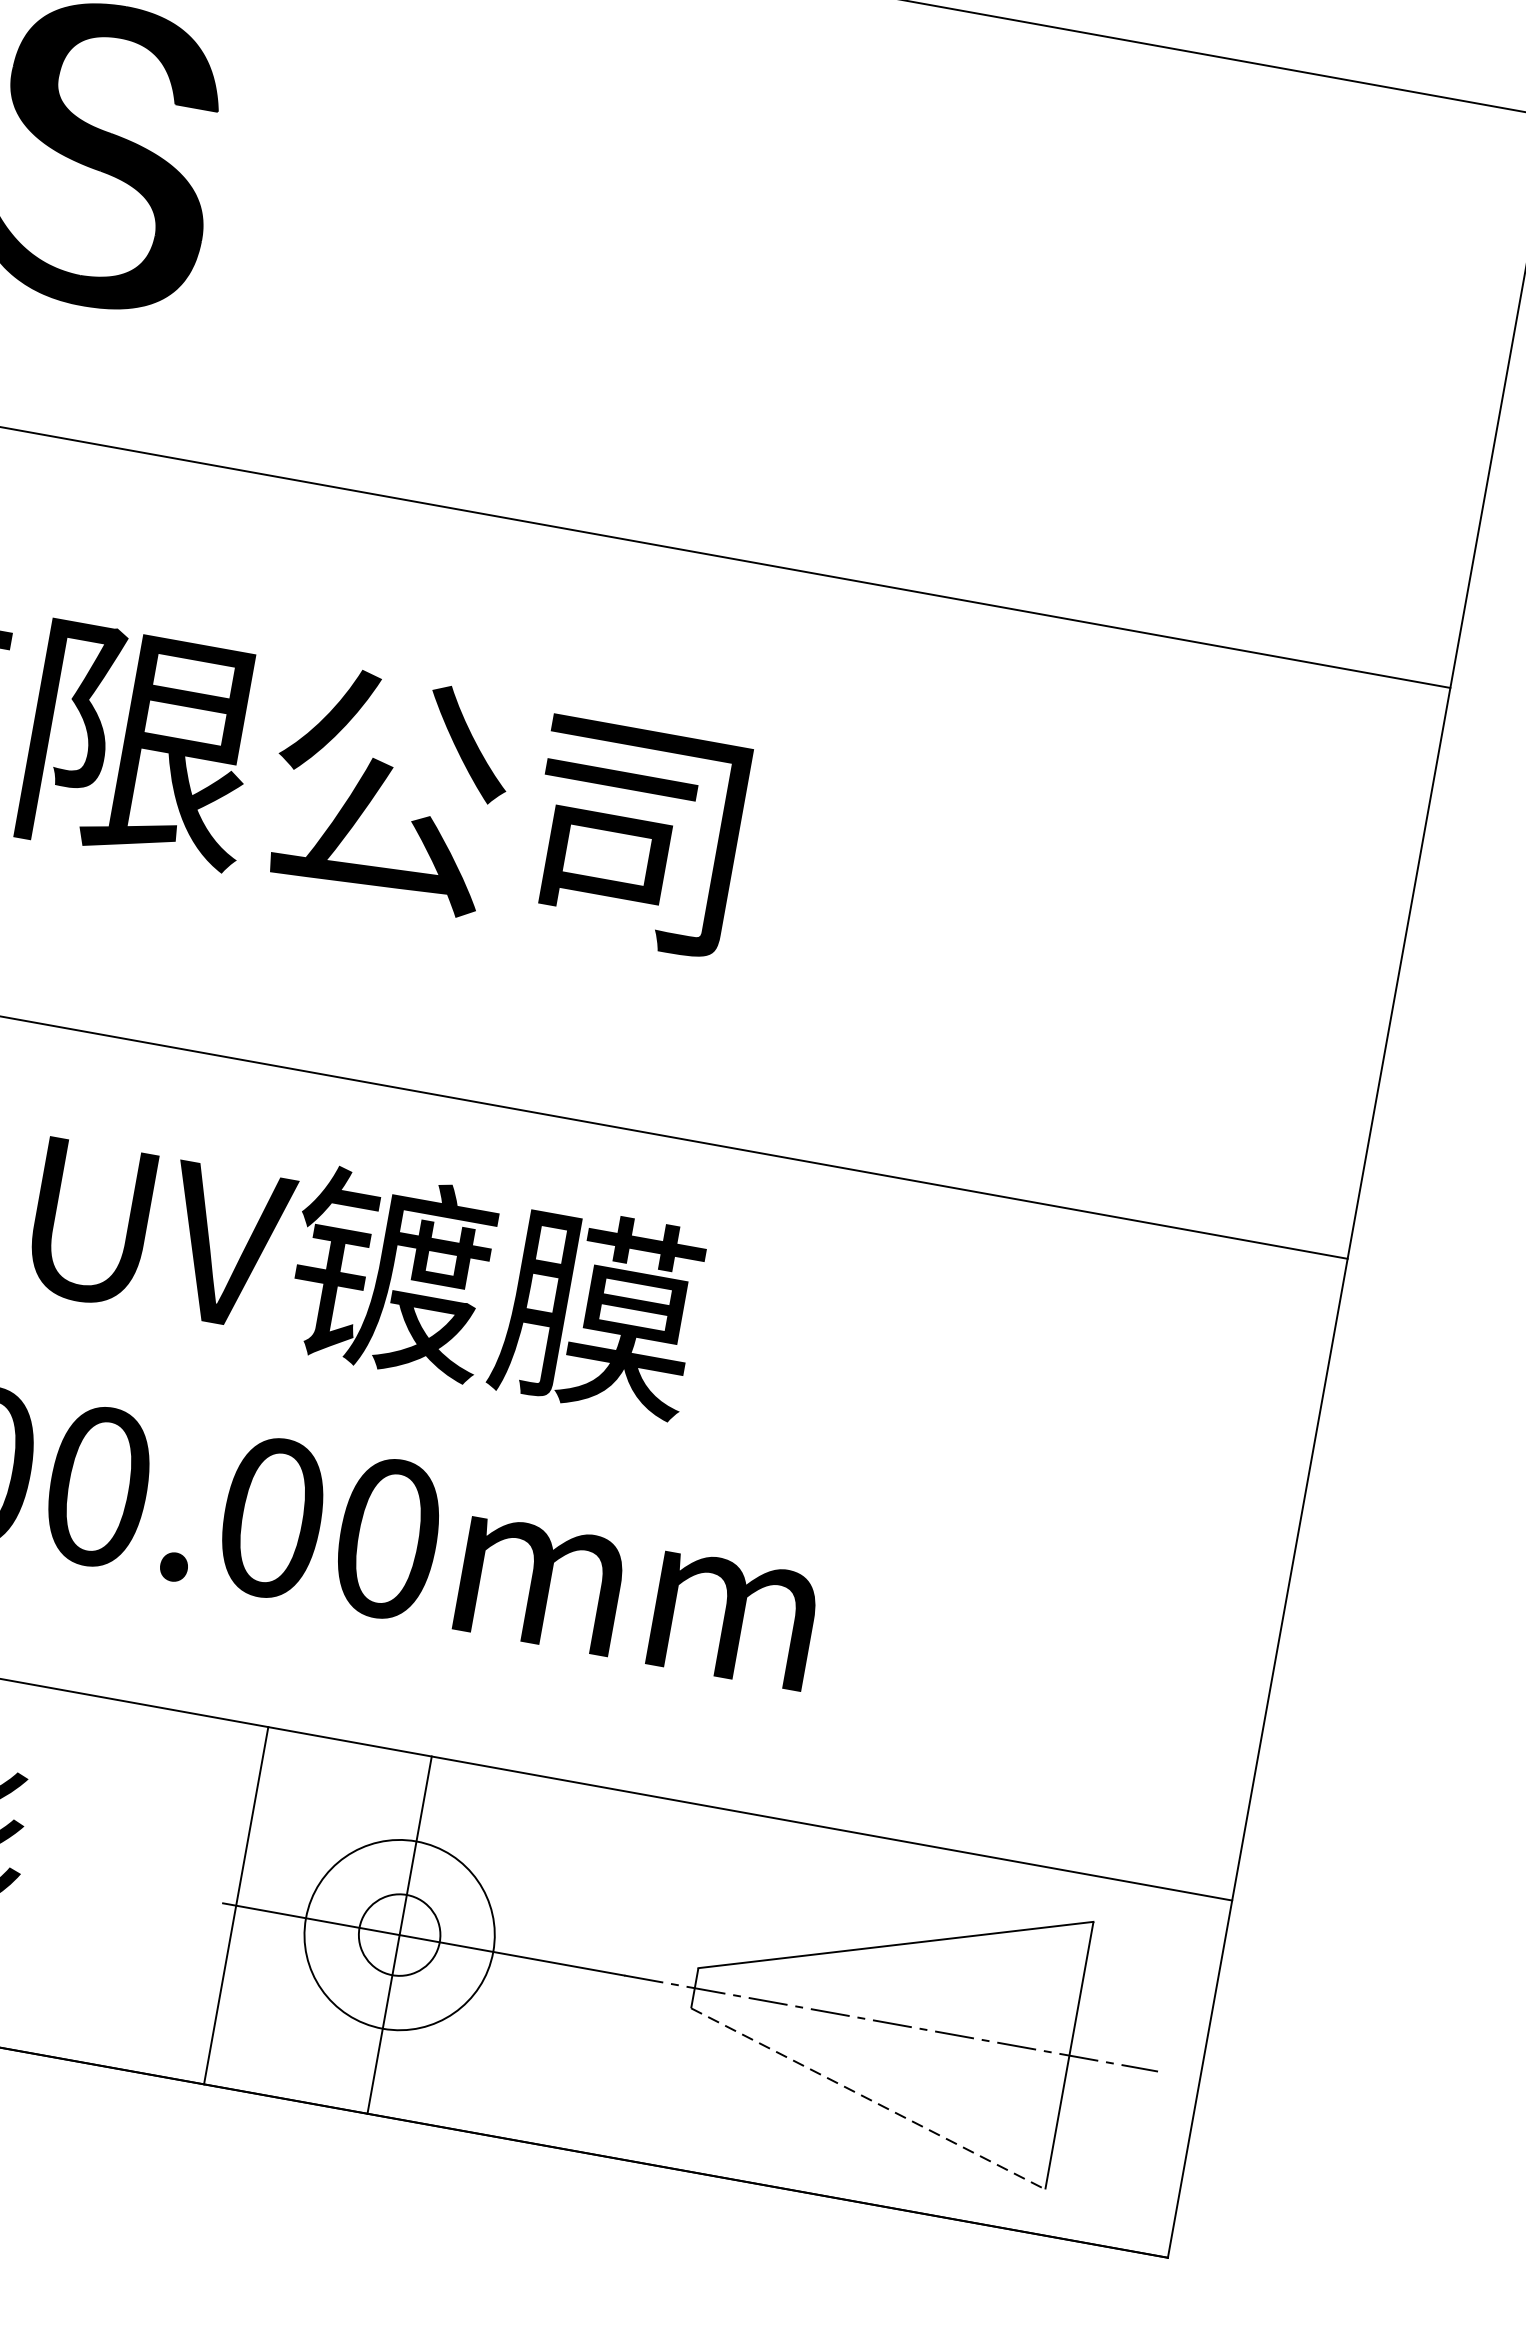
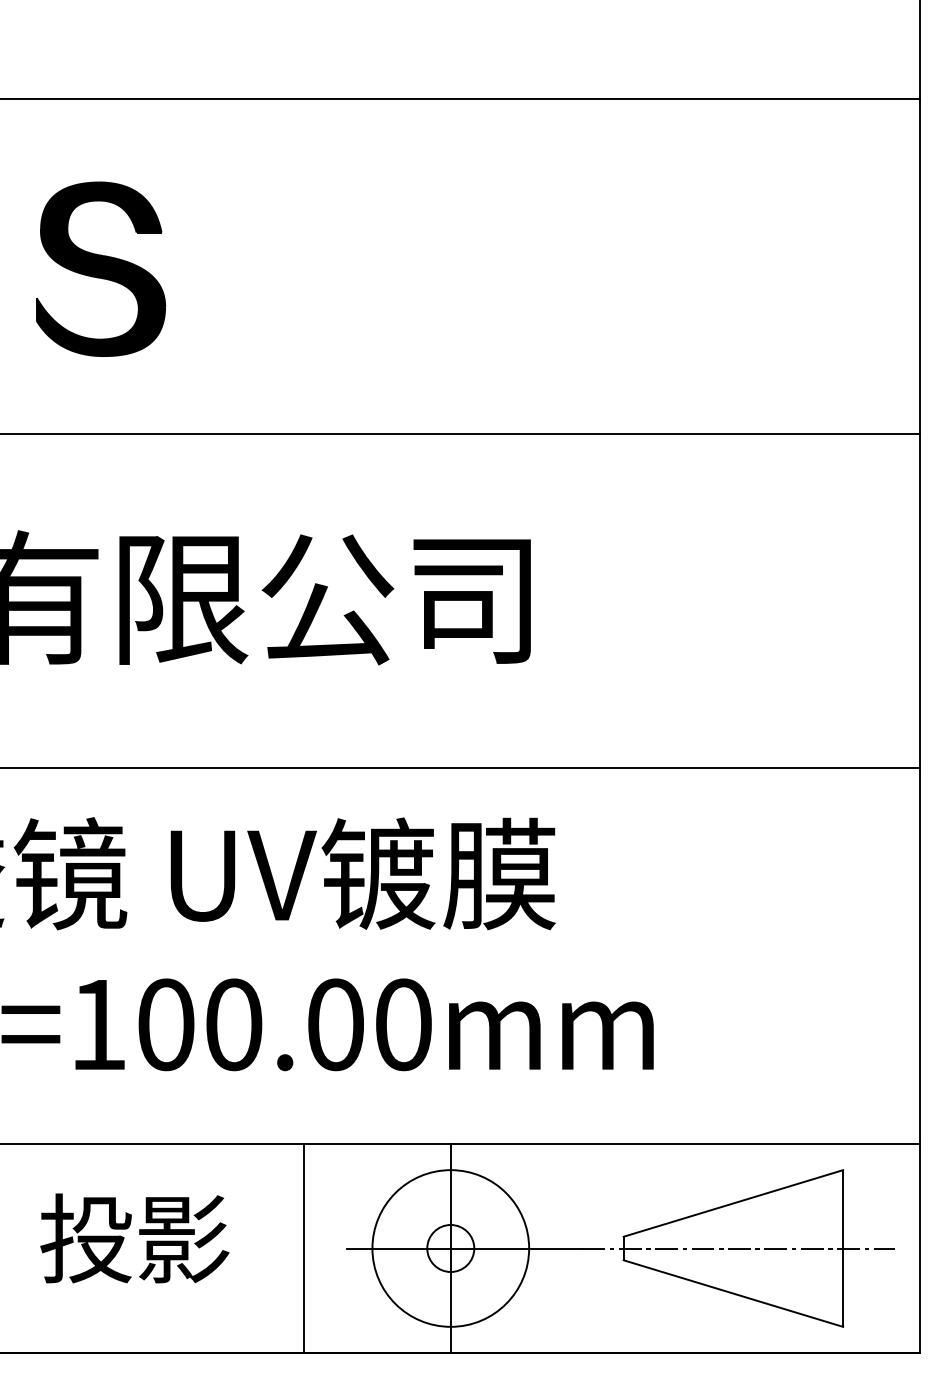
line: (236, 1905) -> (304, 1248), moved
circle: (399, 1935) -> (450, 1248), size x1.43
line: (868, 2098) -> (733, 1293), dashed -> solid

